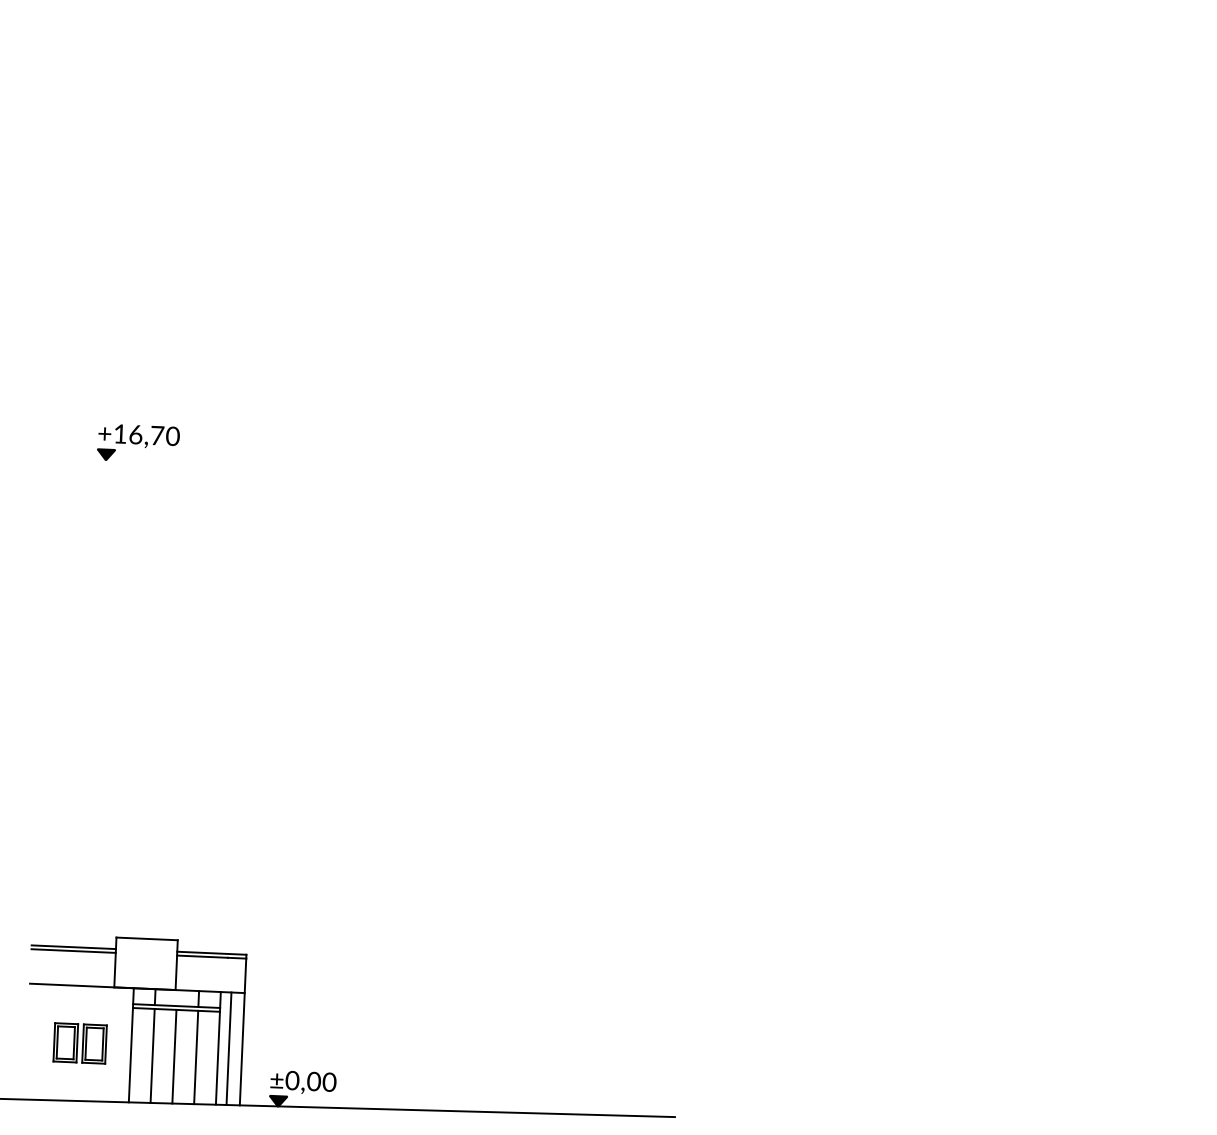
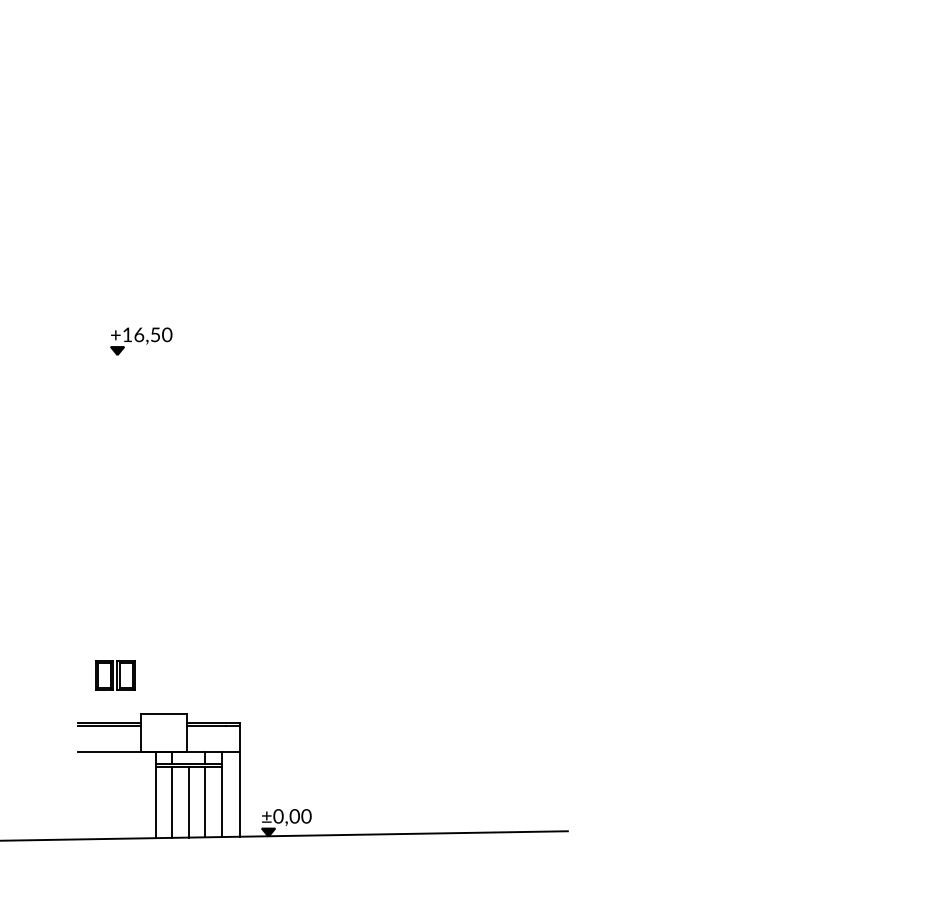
text: (157, 435) -> (155, 334), +16,70 -> +16,50
part: (80, 1043) -> (115, 675), moved
line: (228, 1047) -> (229, 793), removed

